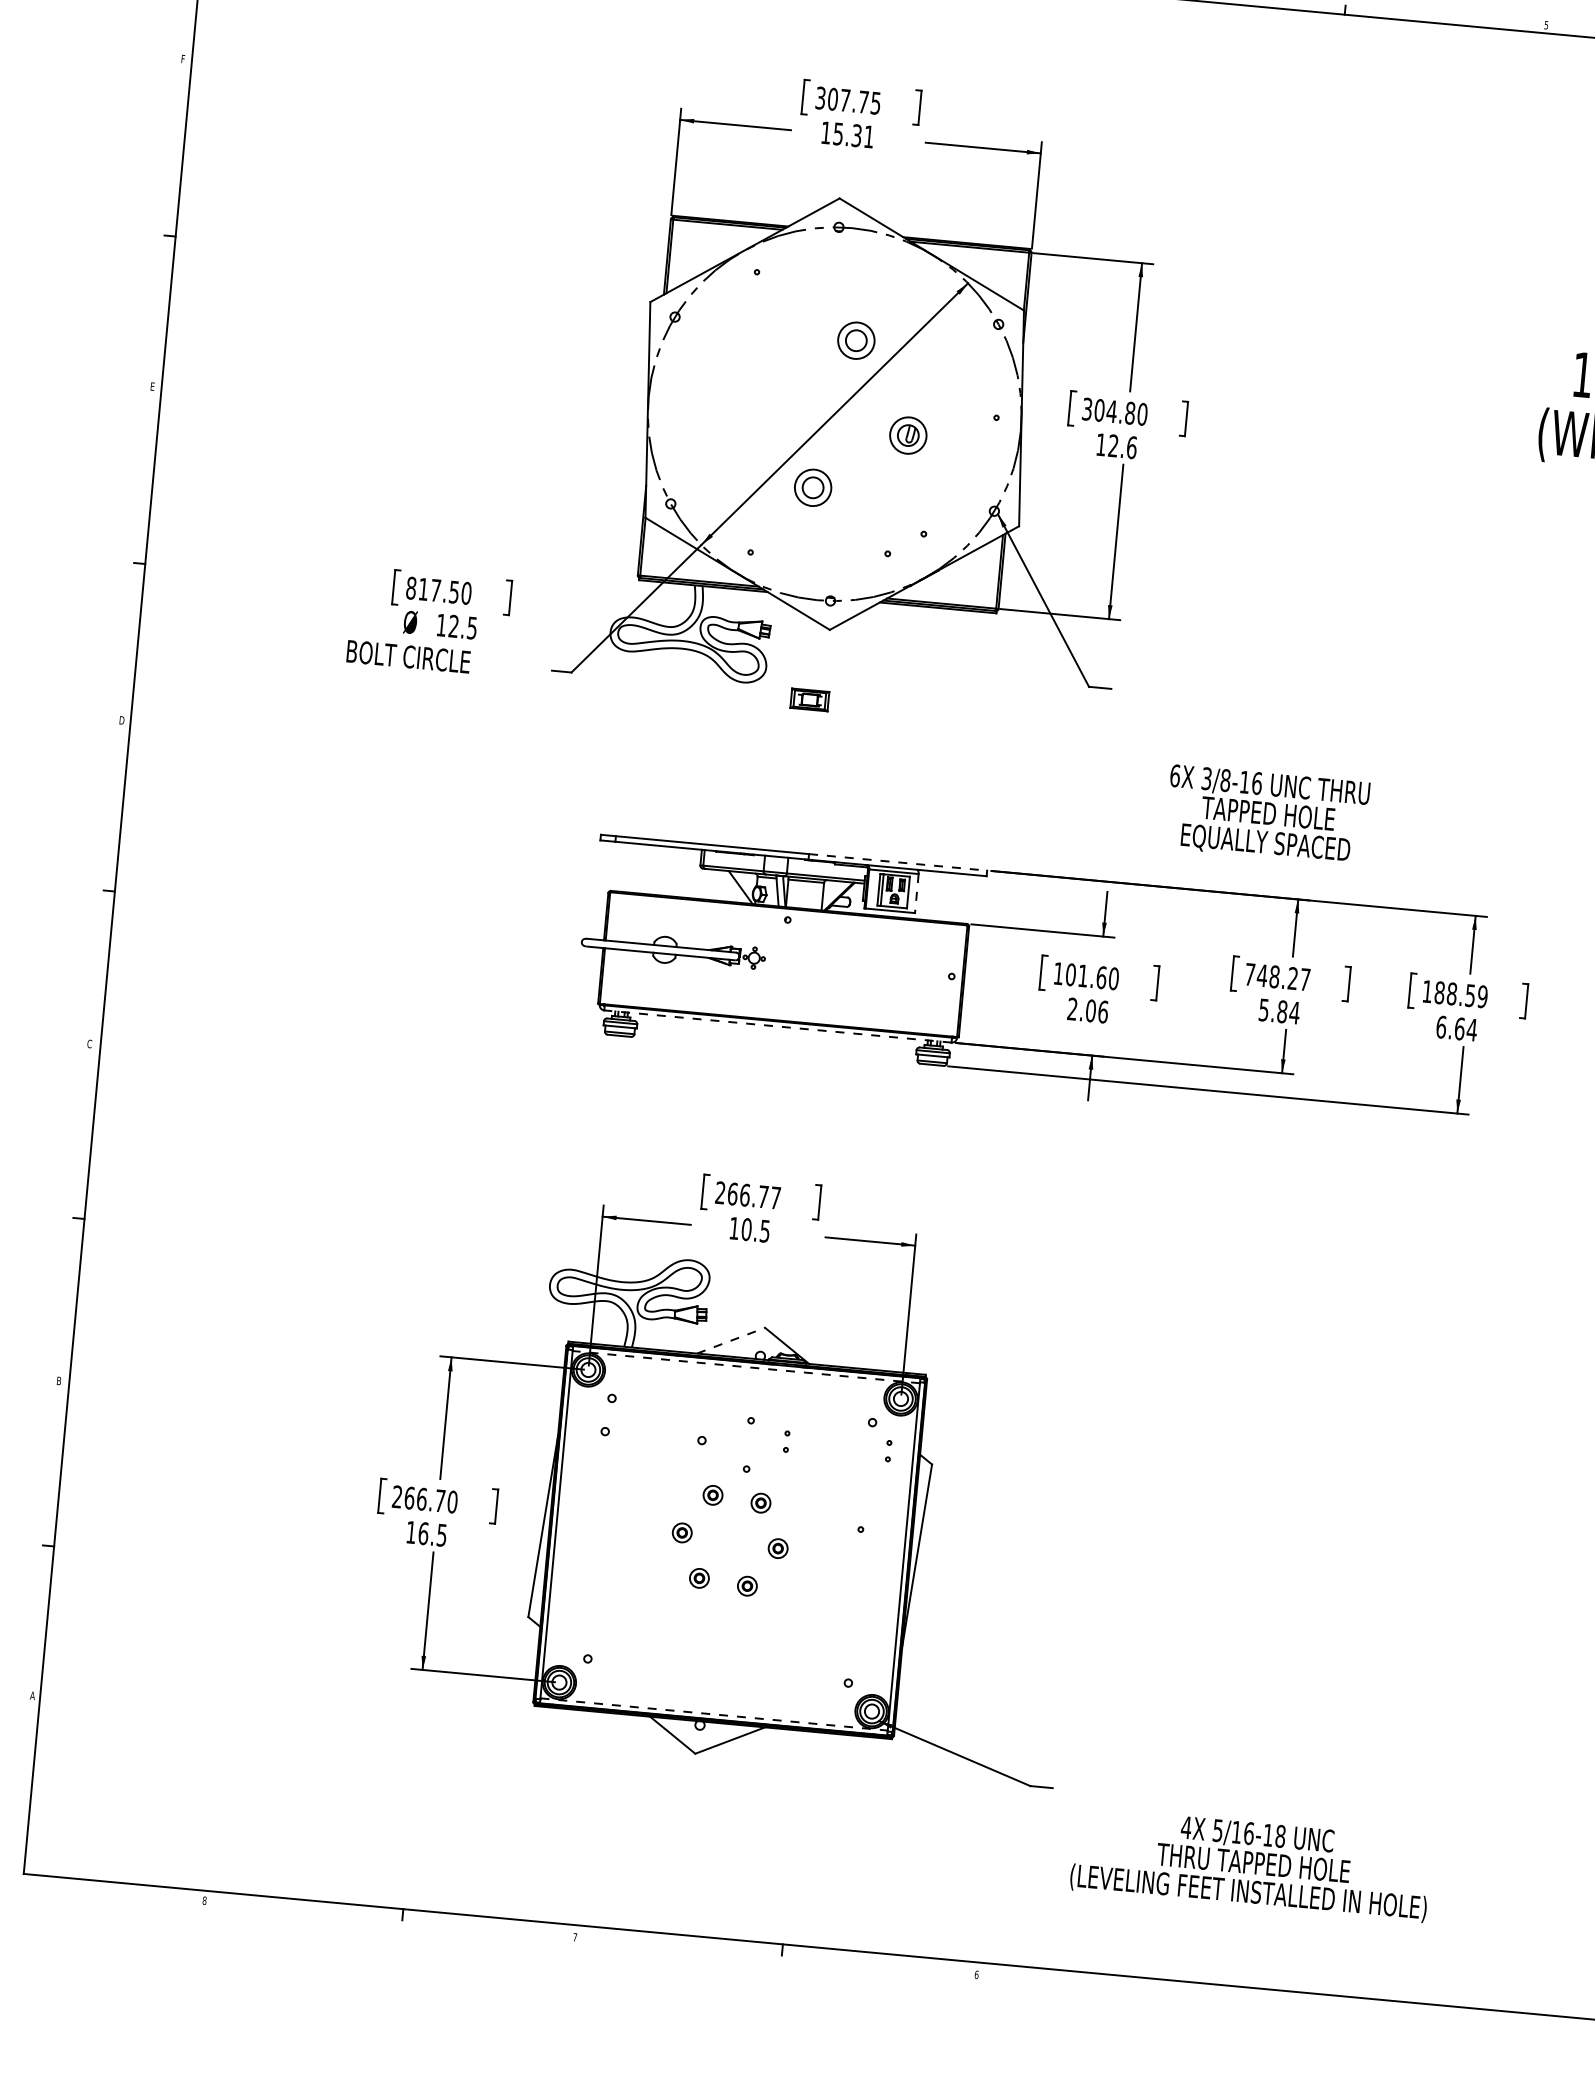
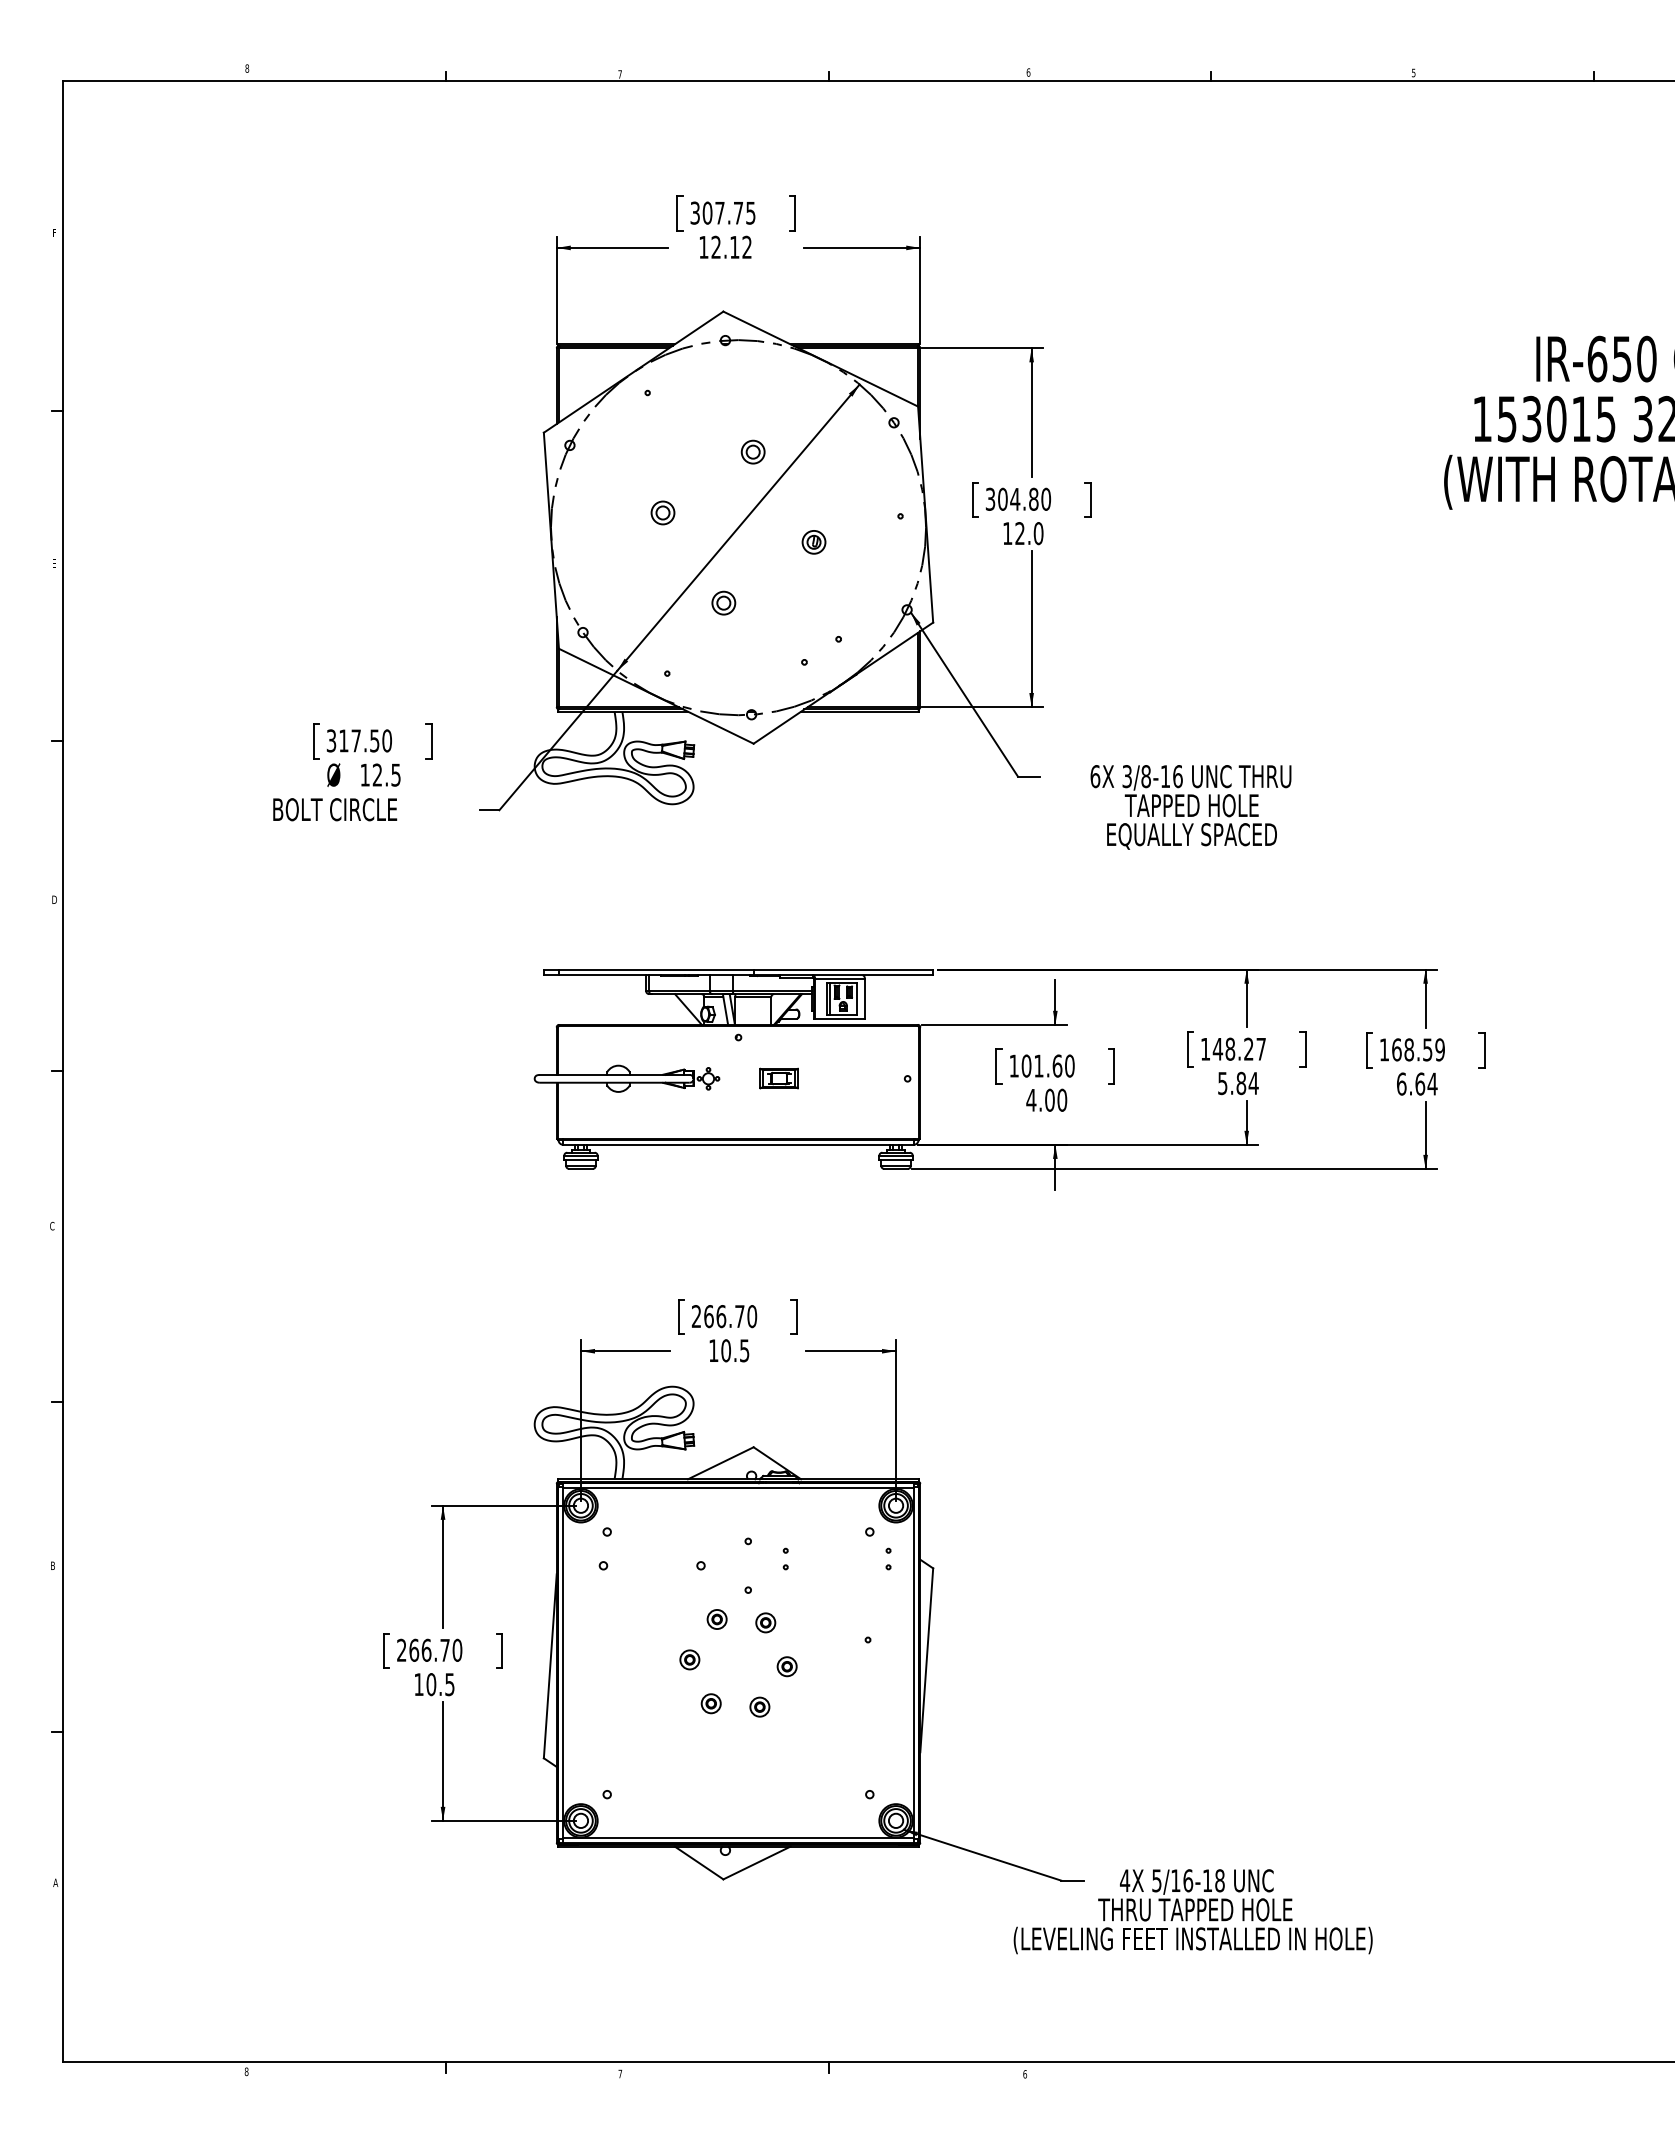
text: (853, 134) -> (731, 246), 15.31 -> 12.12
part: (855, 339) -> (752, 451), size x0.62
part: (760, 392) -> (662, 512), added
part: (907, 435) -> (813, 542), size x0.62
text: (1131, 447) -> (1038, 533), 12.6 -> 12.0
part: (812, 487) -> (723, 602), size x0.62
text: (411, 587) -> (331, 740), 817.50 -> 317.50
part: (809, 699) -> (778, 1078), moved
text: (1266, 815) -> (1190, 807), moved
line: (898, 862) -> (843, 969), dashed -> solid
line: (917, 893) -> (865, 999), dashed -> solid
text: (1249, 974) -> (1205, 1049), 748.27 -> 148.27
text: (1439, 992) -> (1396, 1049), 188.59 -> 168.59
text: (1087, 1009) -> (1046, 1099), 2.06 -> 4.00
line: (777, 1026) -> (738, 1144), dashed -> solid
text: (776, 1198) -> (752, 1316), 266.77 -> 266.70
line: (731, 1340) -> (721, 1463), dashed -> solid
line: (746, 1367) -> (738, 1488), dashed -> solid
text: (423, 1533) -> (431, 1684), 16.5 -> 10.5
line: (715, 1714) -> (739, 1838), dashed -> solid
text: (1250, 1864) -> (1192, 1911), moved

